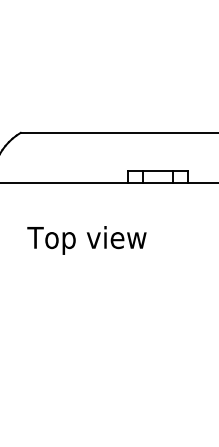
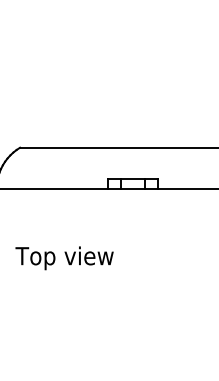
text: (86, 240) -> (64, 258), moved

